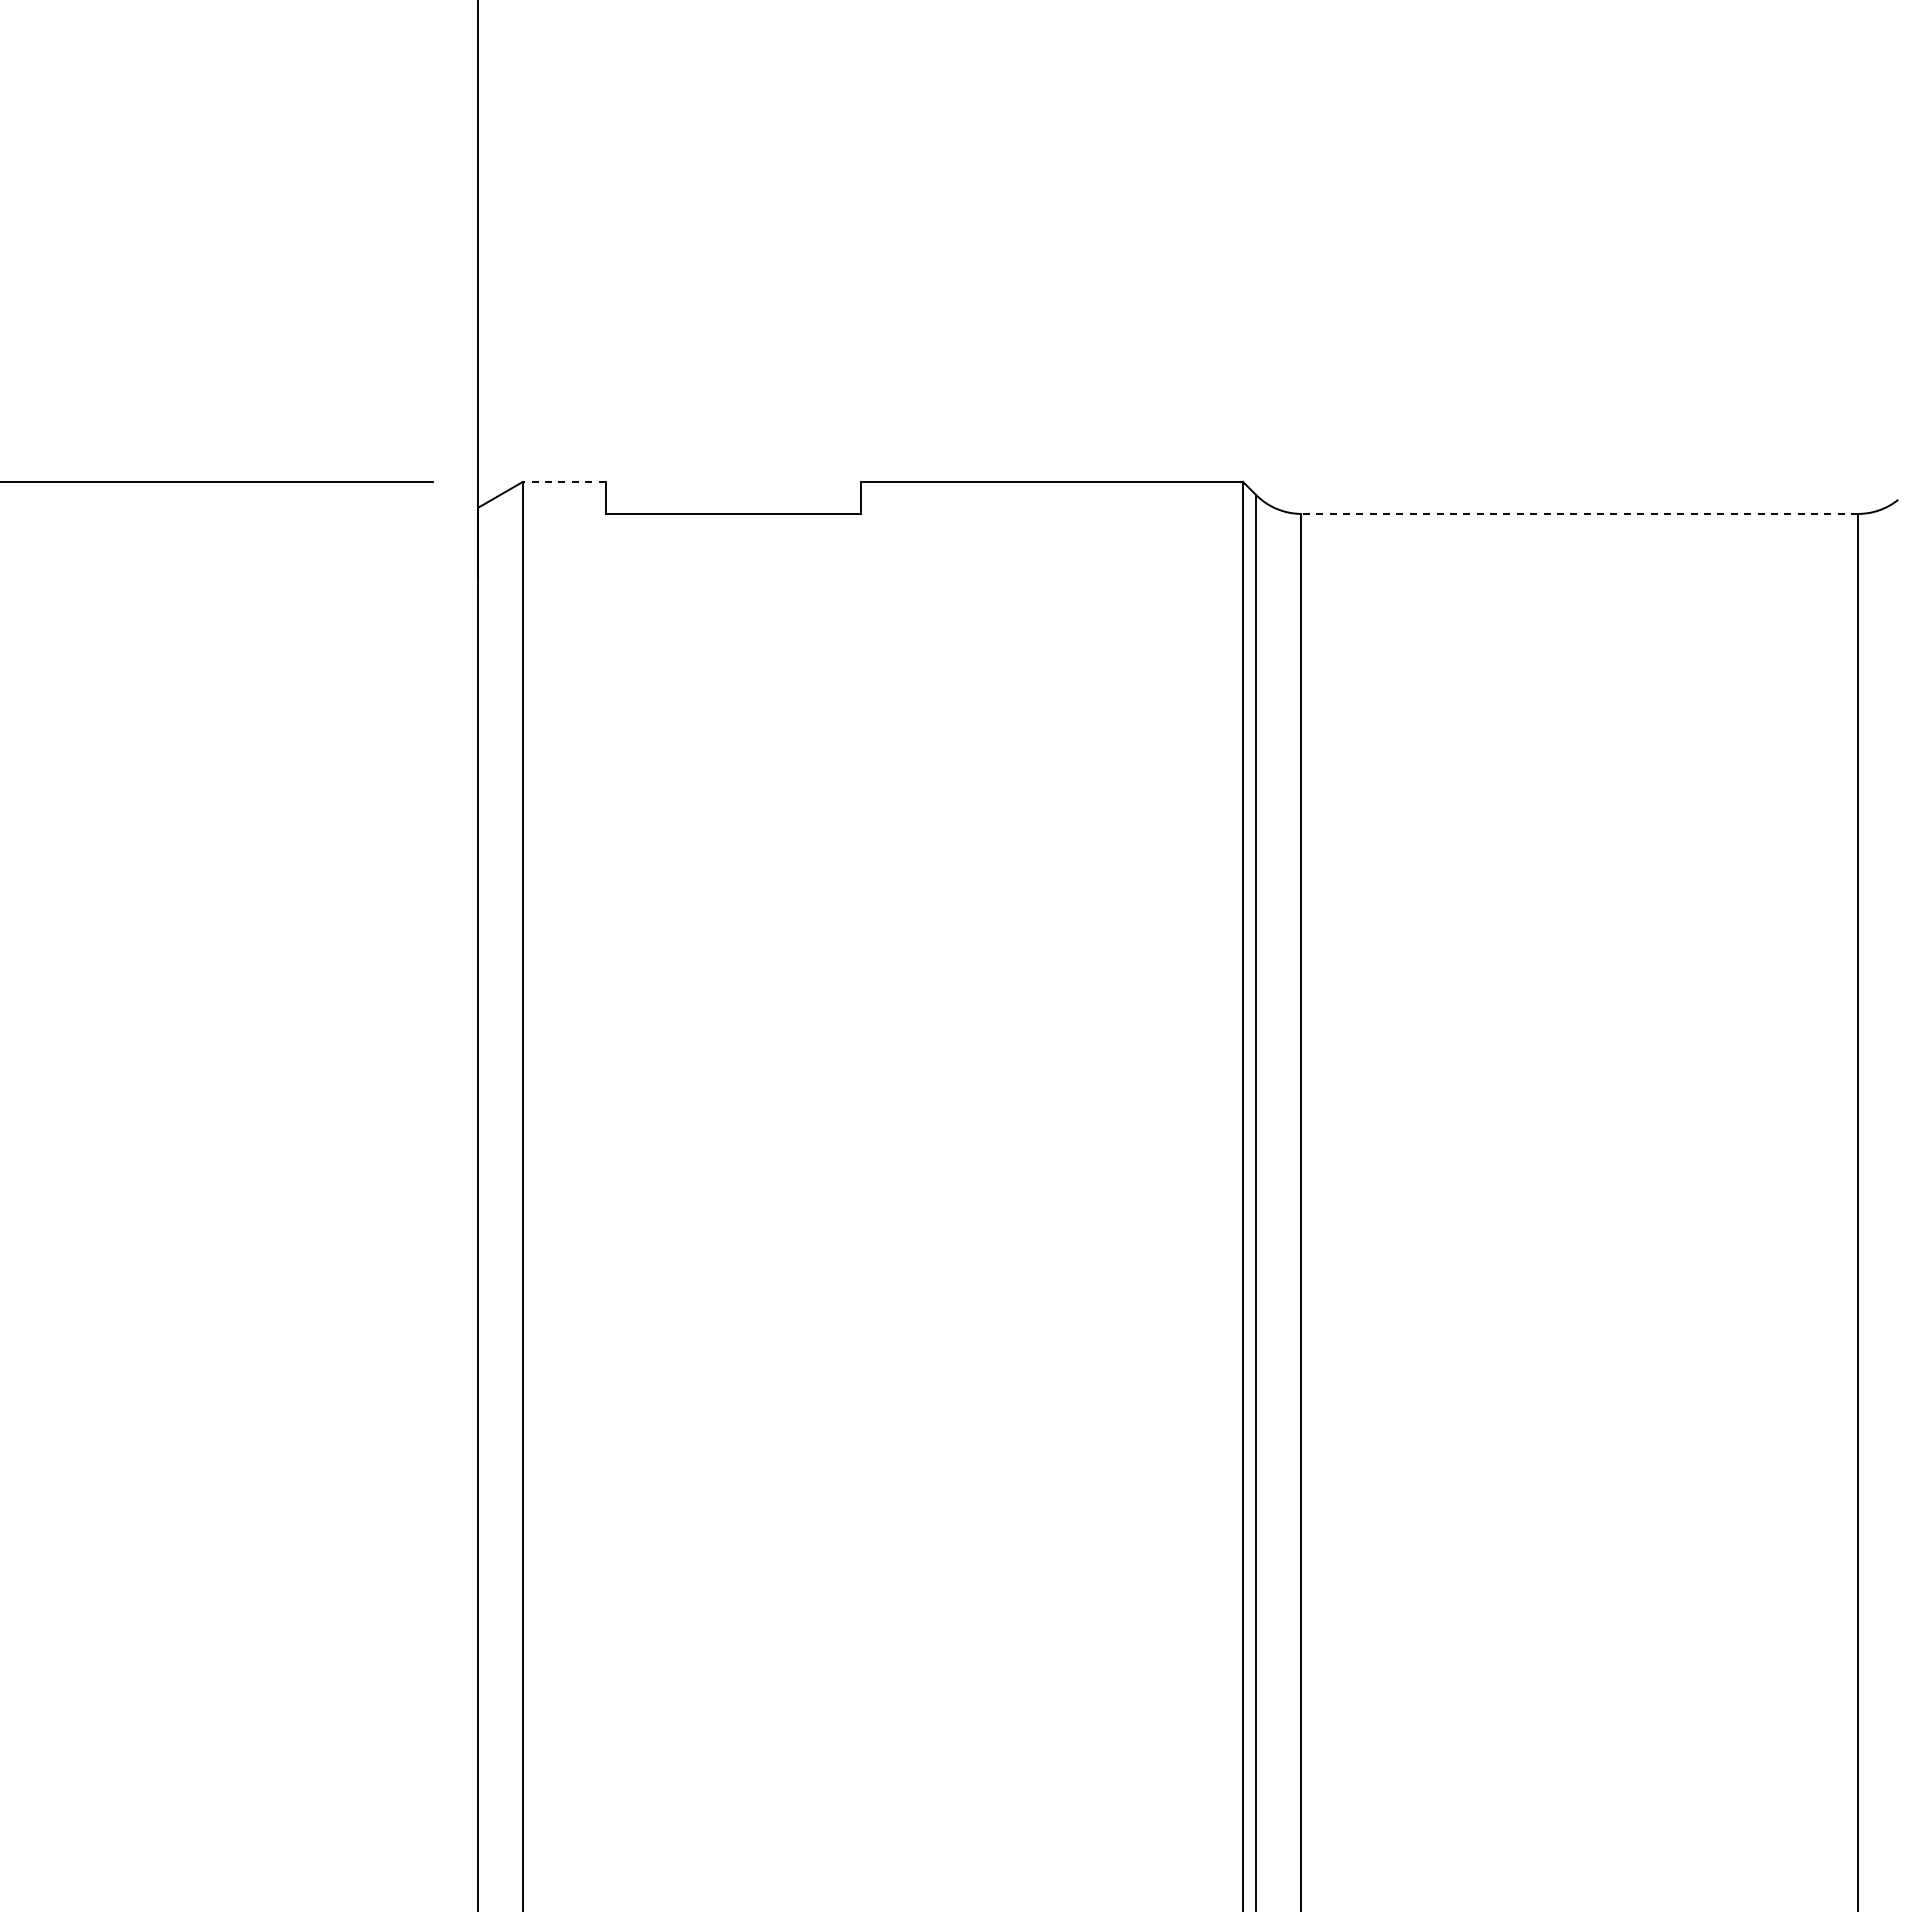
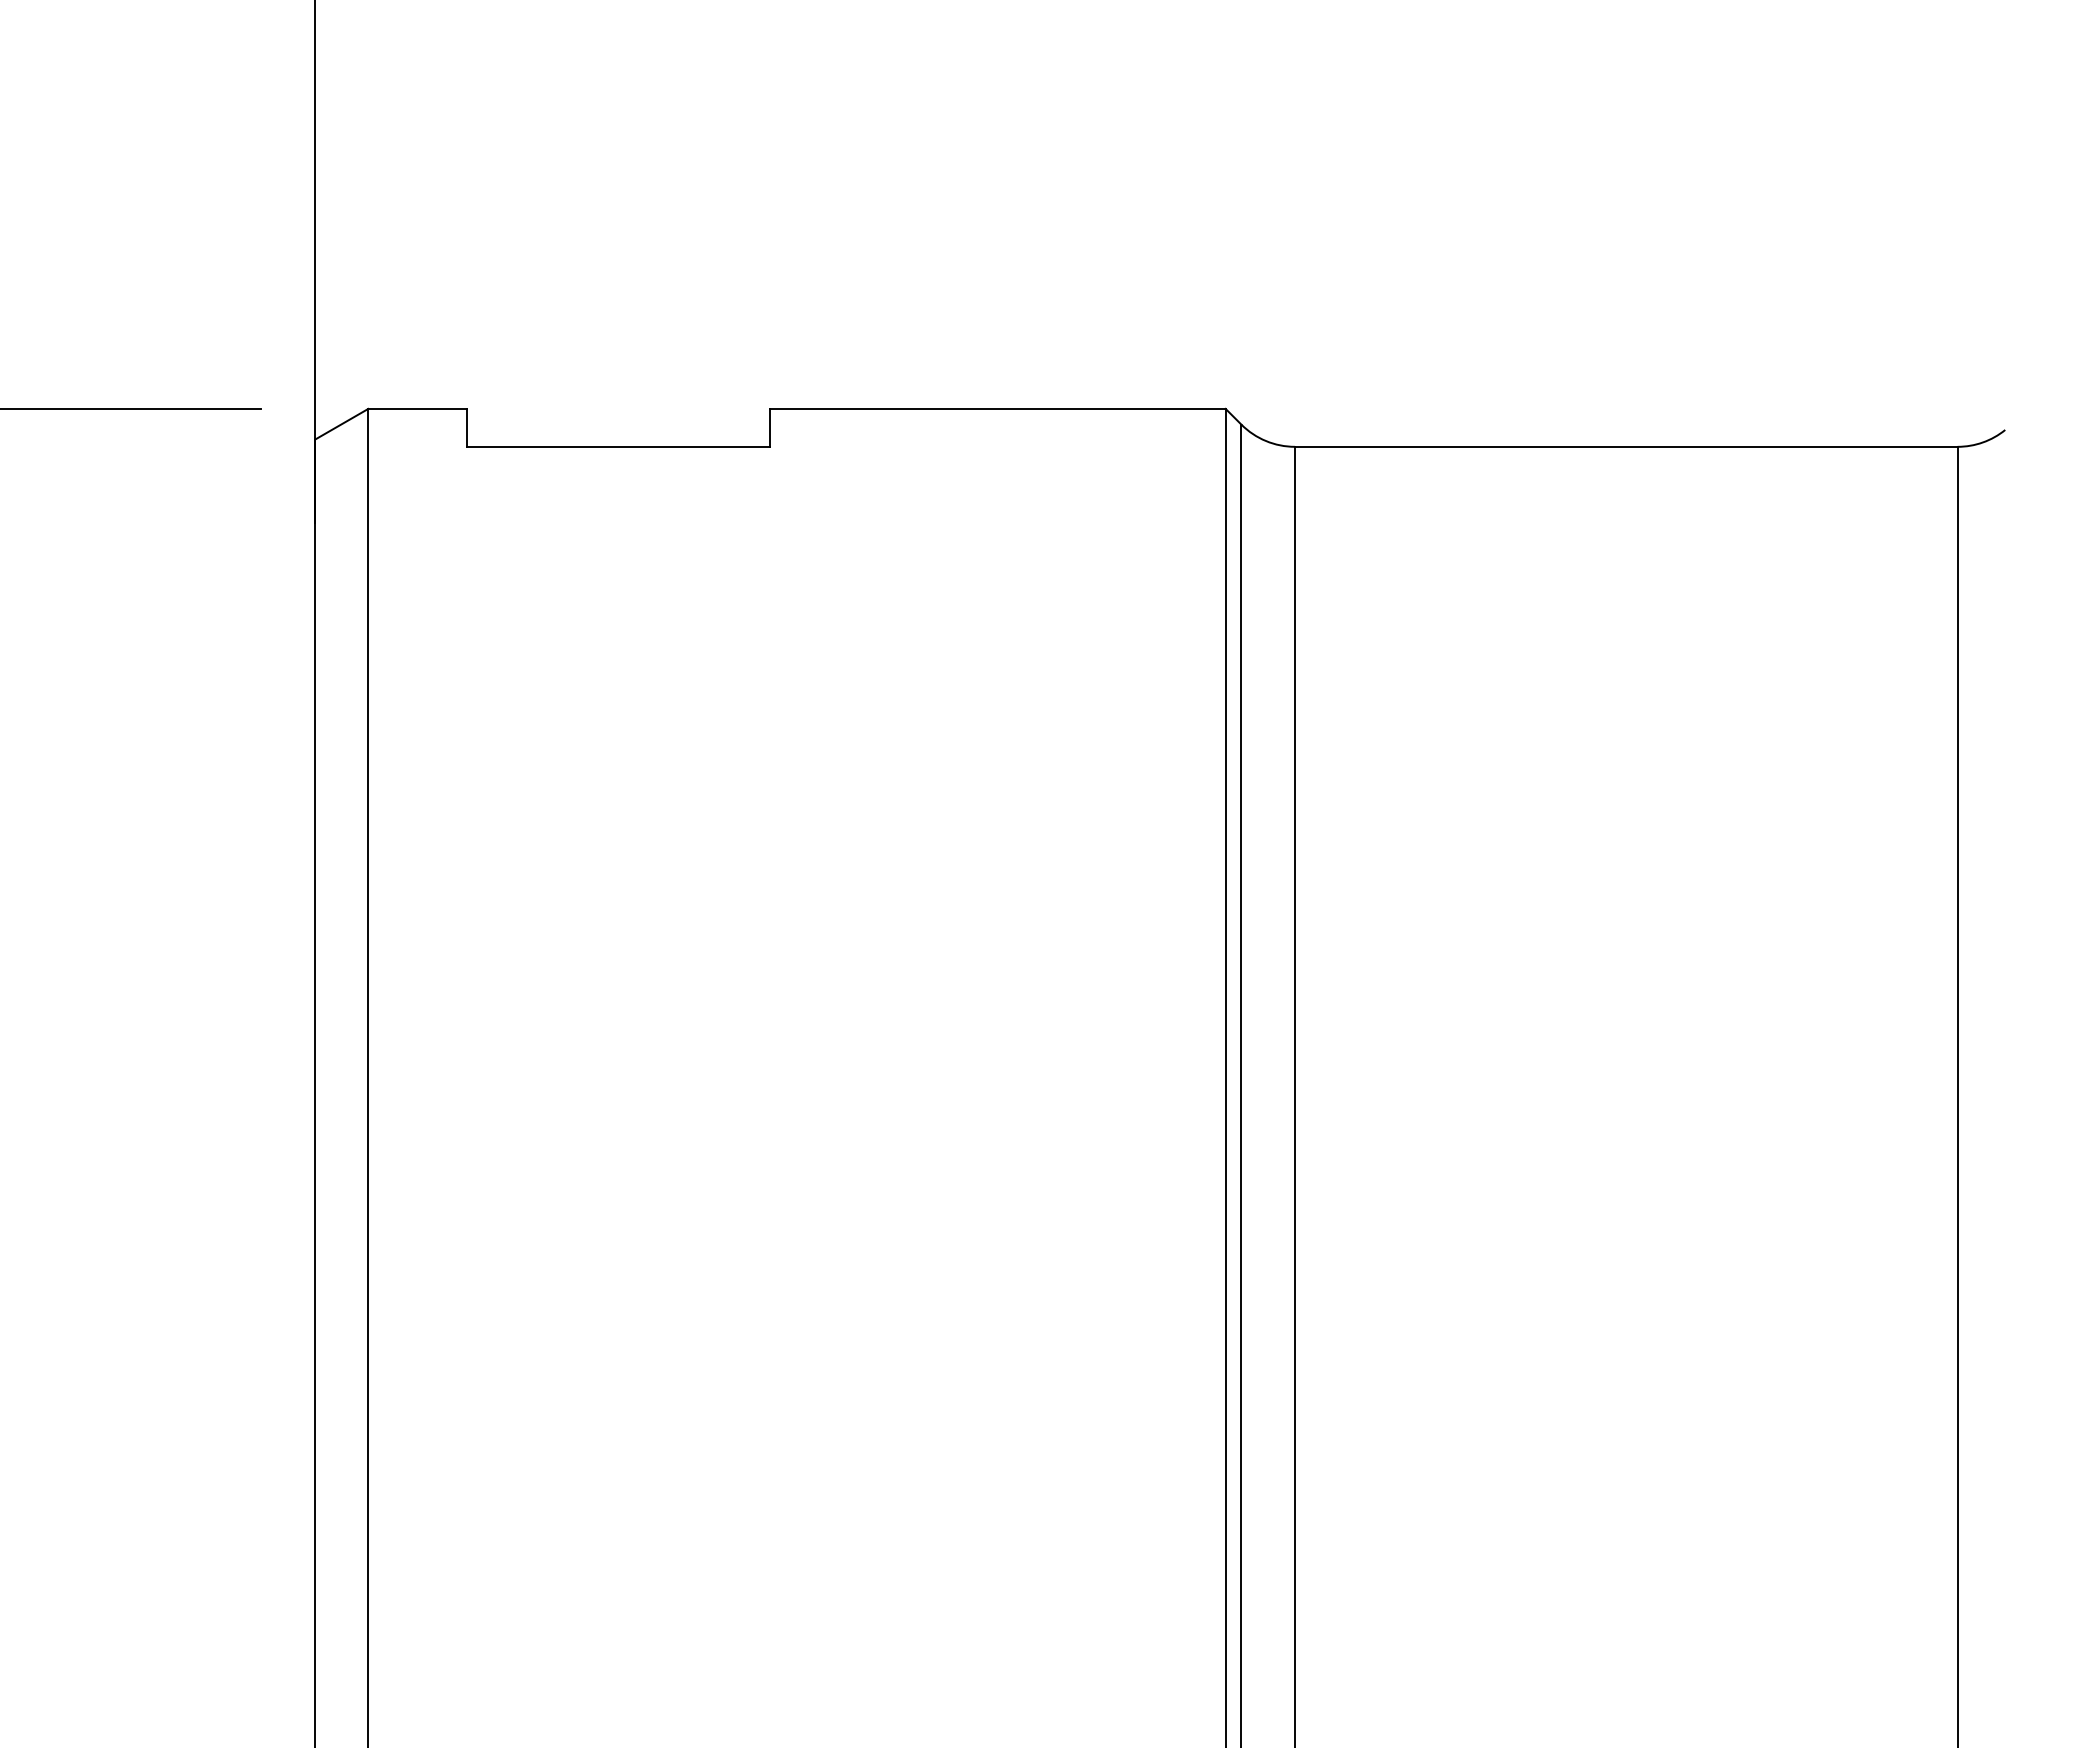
line: (563, 482) -> (416, 409), dashed -> solid
line: (1579, 513) -> (1625, 446), dashed -> solid

